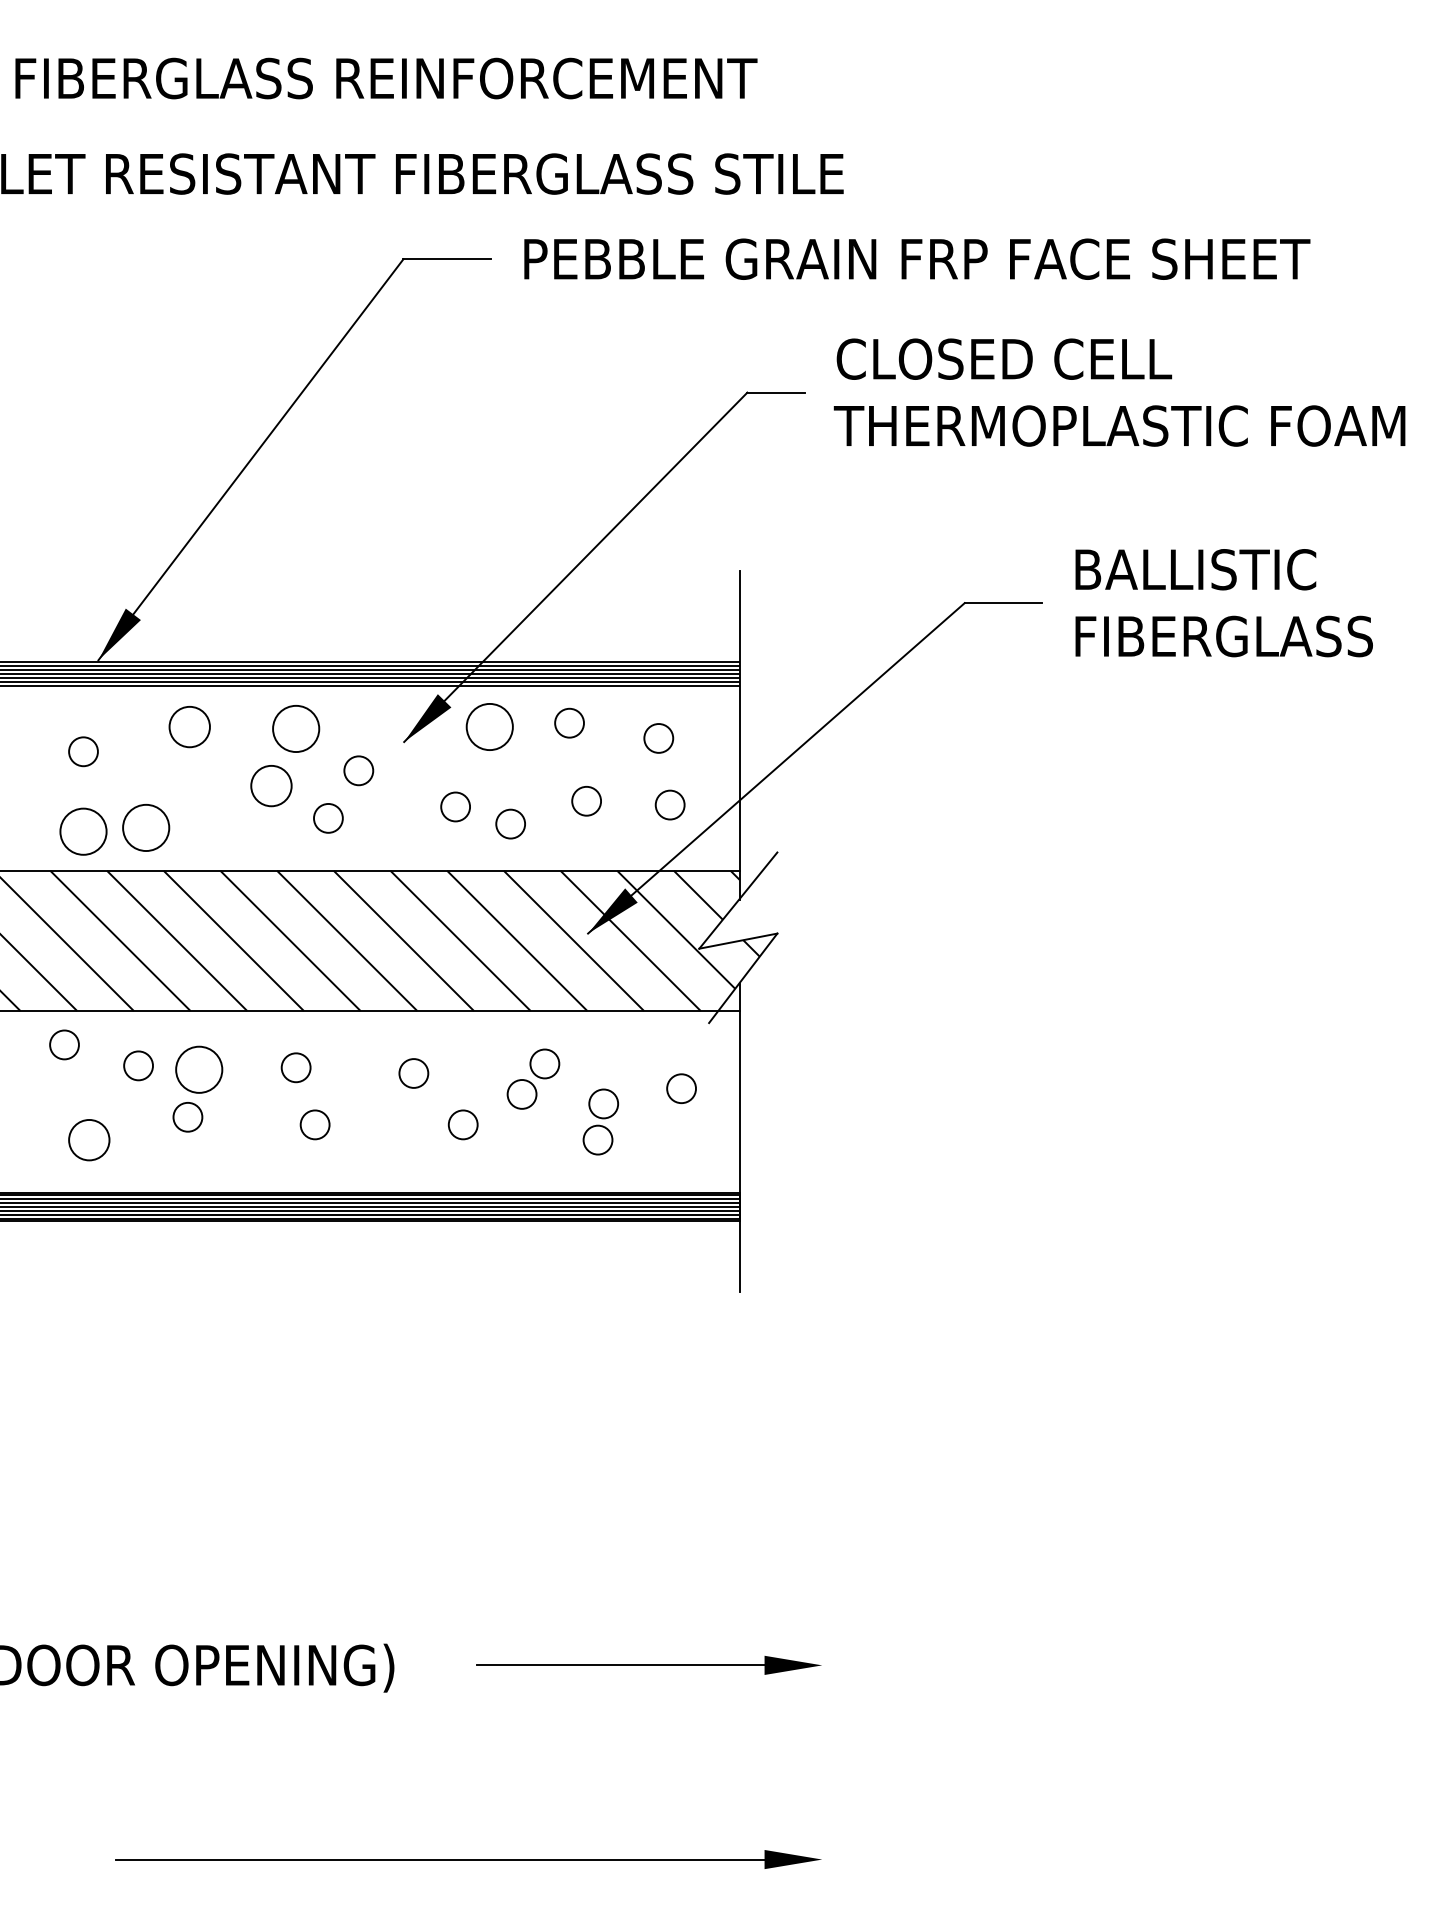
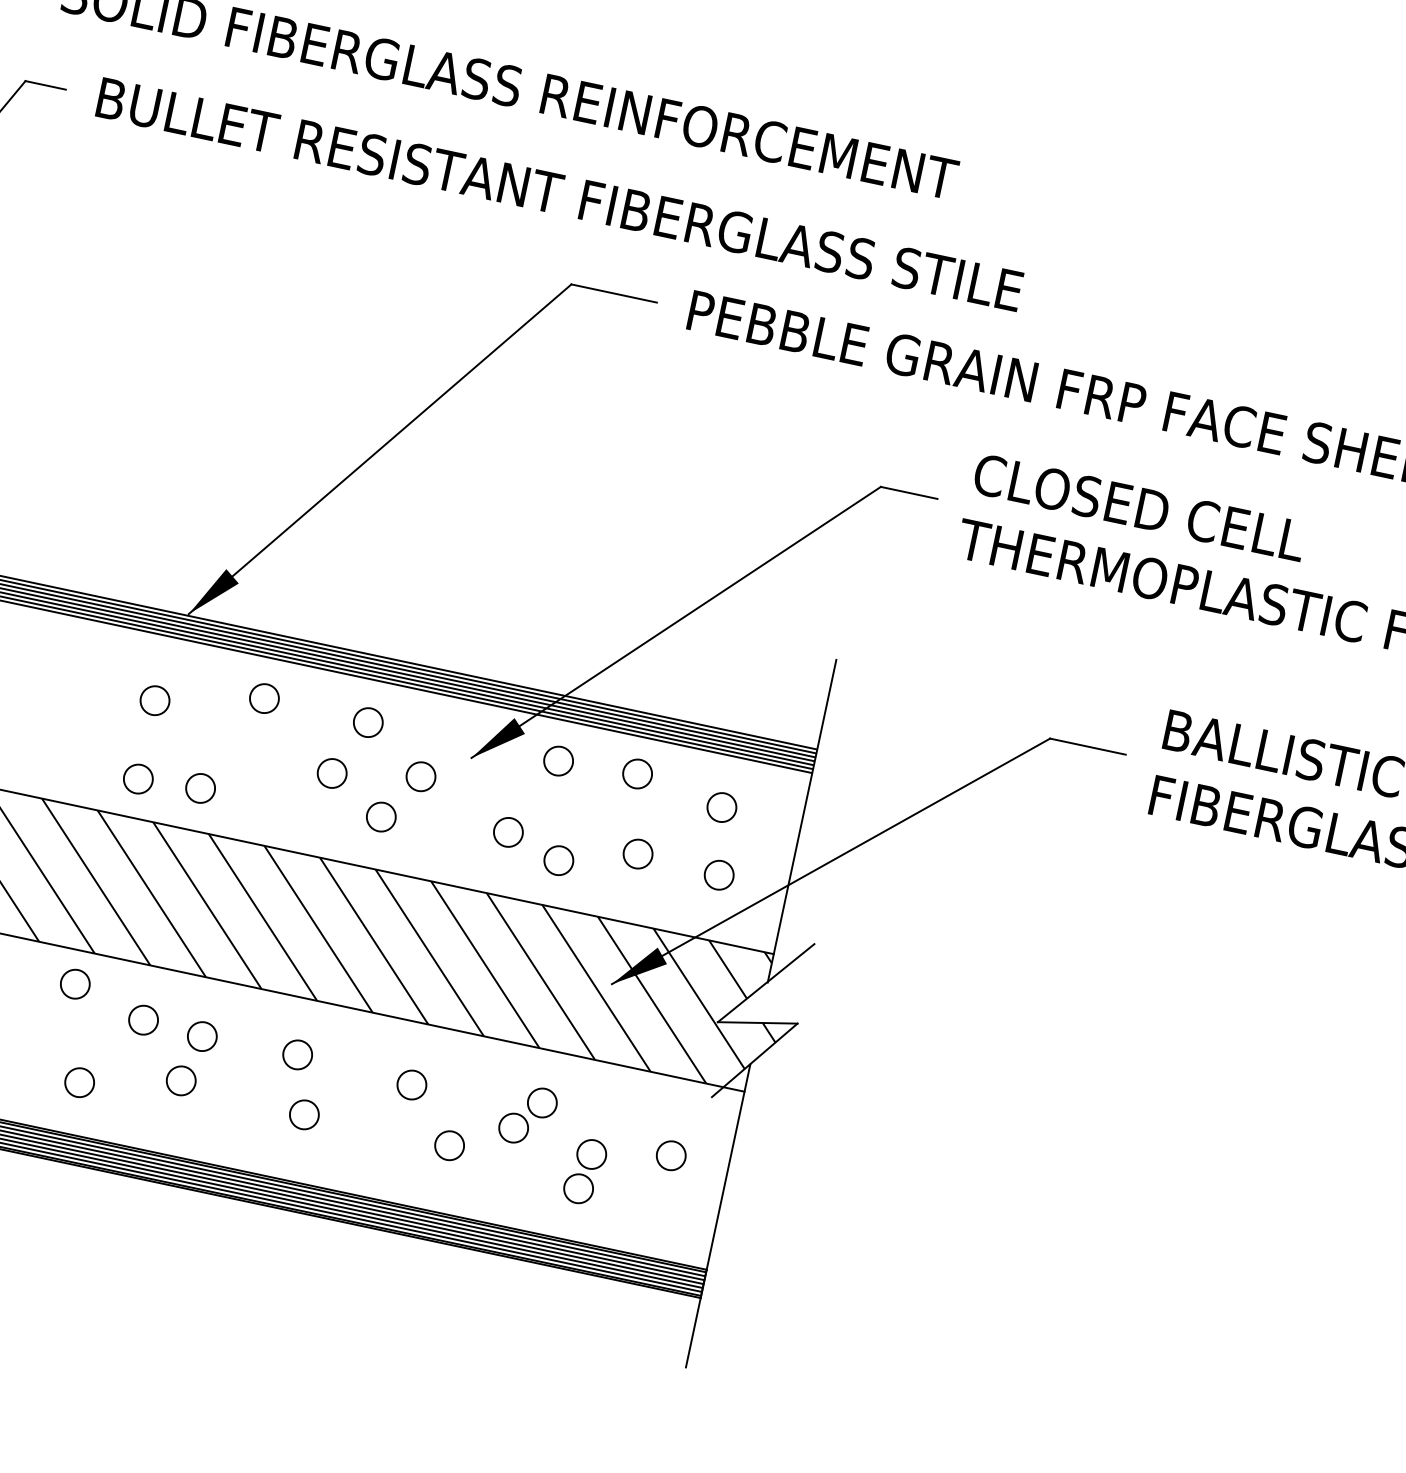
circle: (189, 726) -> (264, 698), size x0.71
circle: (489, 726) -> (558, 760), size x0.62
circle: (295, 728) -> (367, 722), size x0.62
circle: (271, 785) -> (332, 772), size x0.71
circle: (145, 827) -> (200, 787), size x0.62
circle: (83, 831) -> (138, 778), size x0.62
circle: (199, 1069) -> (202, 1036), size x0.62
circle: (88, 1139) -> (79, 1081), size x0.71

